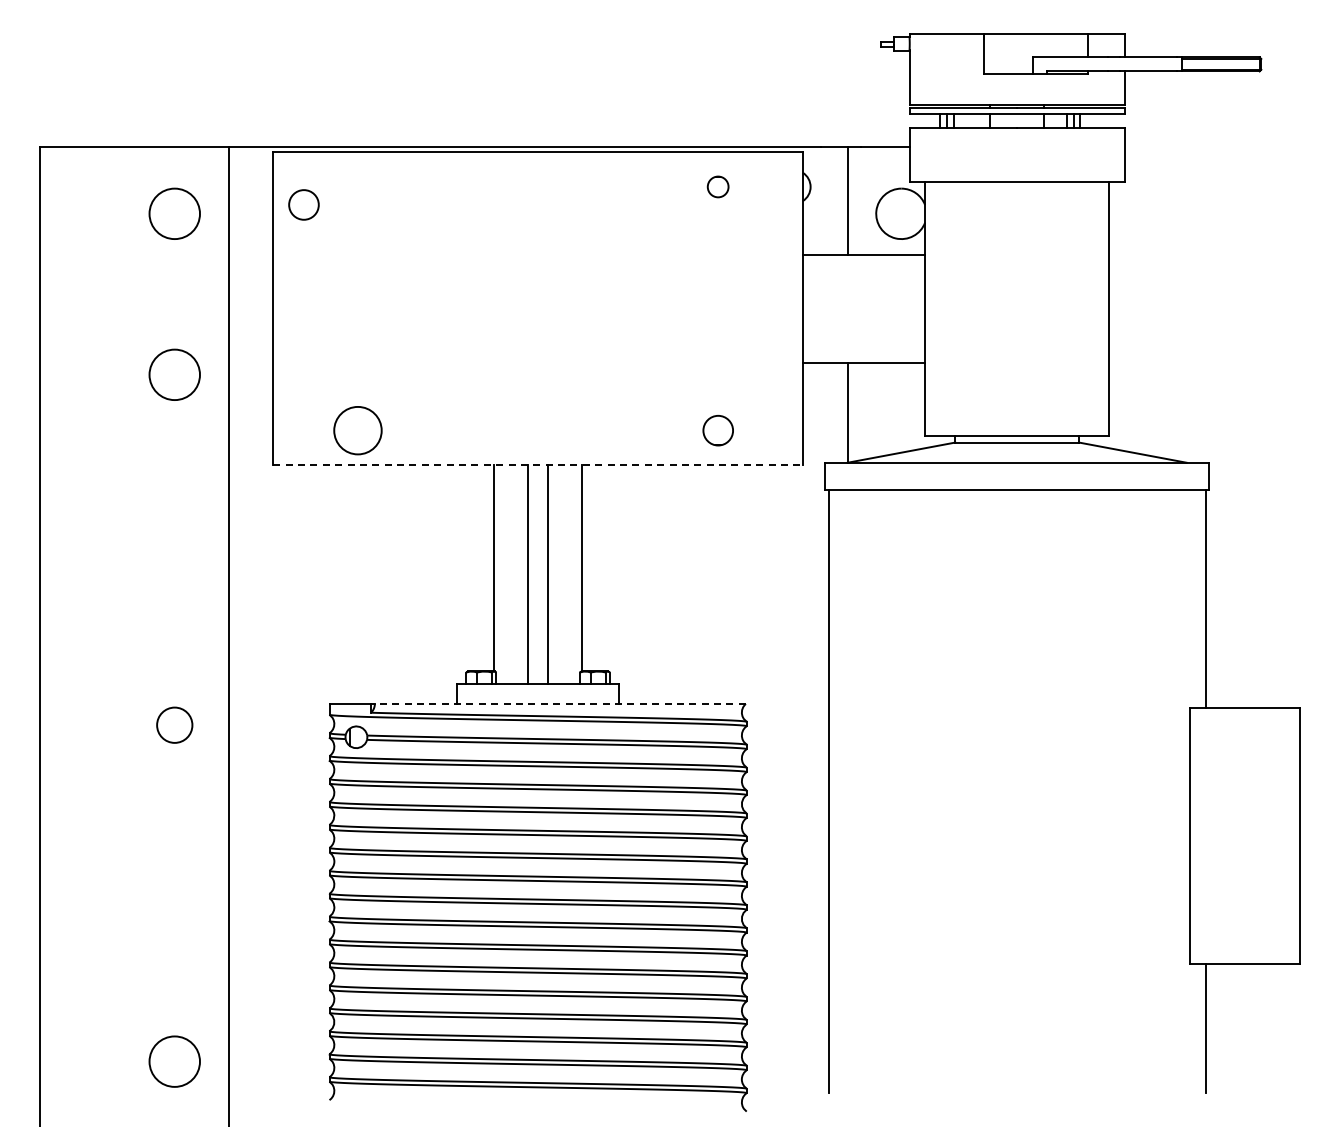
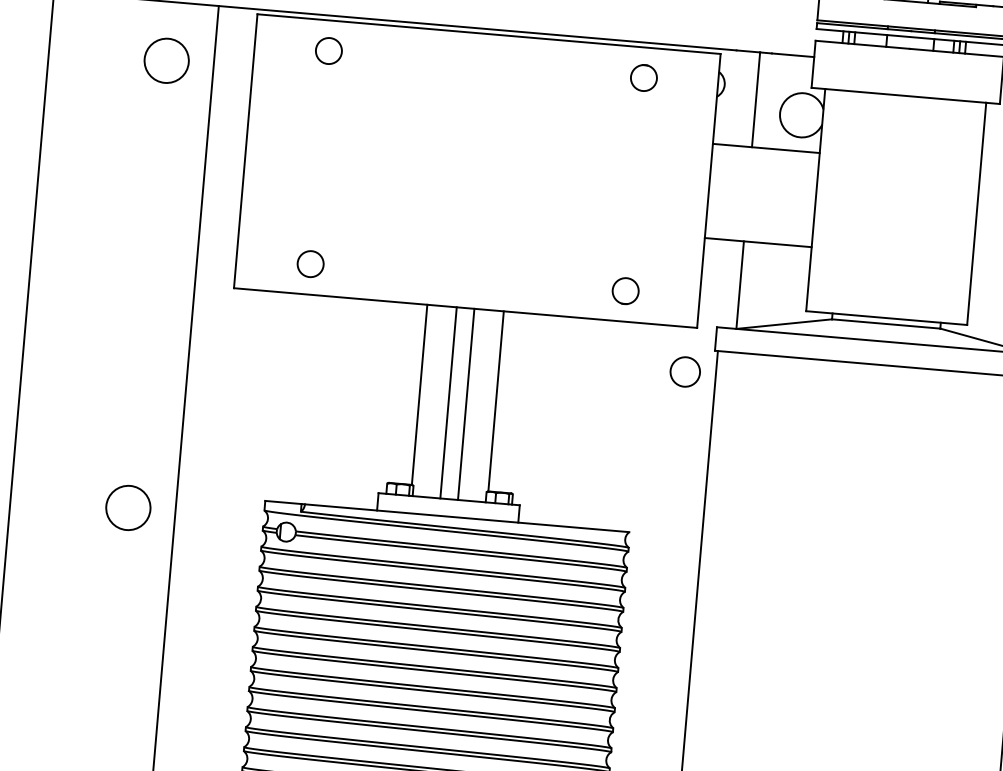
circle: (717, 186) -> (643, 77), size x1.43
circle: (303, 204) -> (328, 50), moved
circle: (174, 374) -> (154, 201), removed
circle: (357, 430) -> (310, 263), size x0.62
line: (538, 465) -> (465, 308), dashed -> solid
circle: (793, 516) -> (685, 371), added
line: (559, 703) -> (466, 517), dashed -> solid
circle: (174, 725) -> (128, 508), size x1.43

